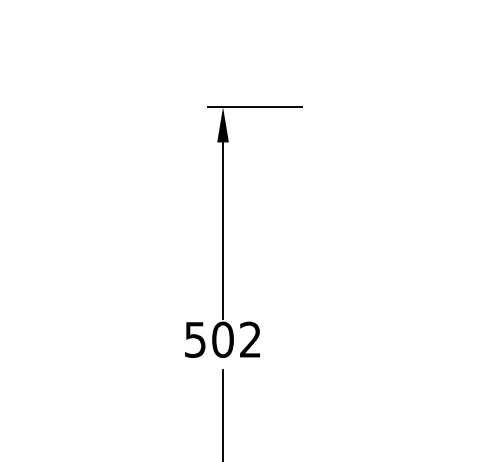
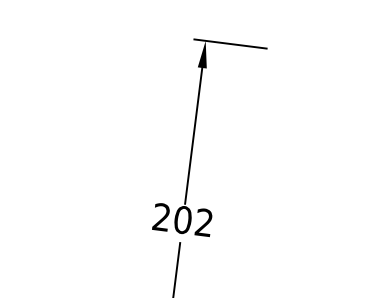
text: (194, 339) -> (161, 217), 502 -> 202

